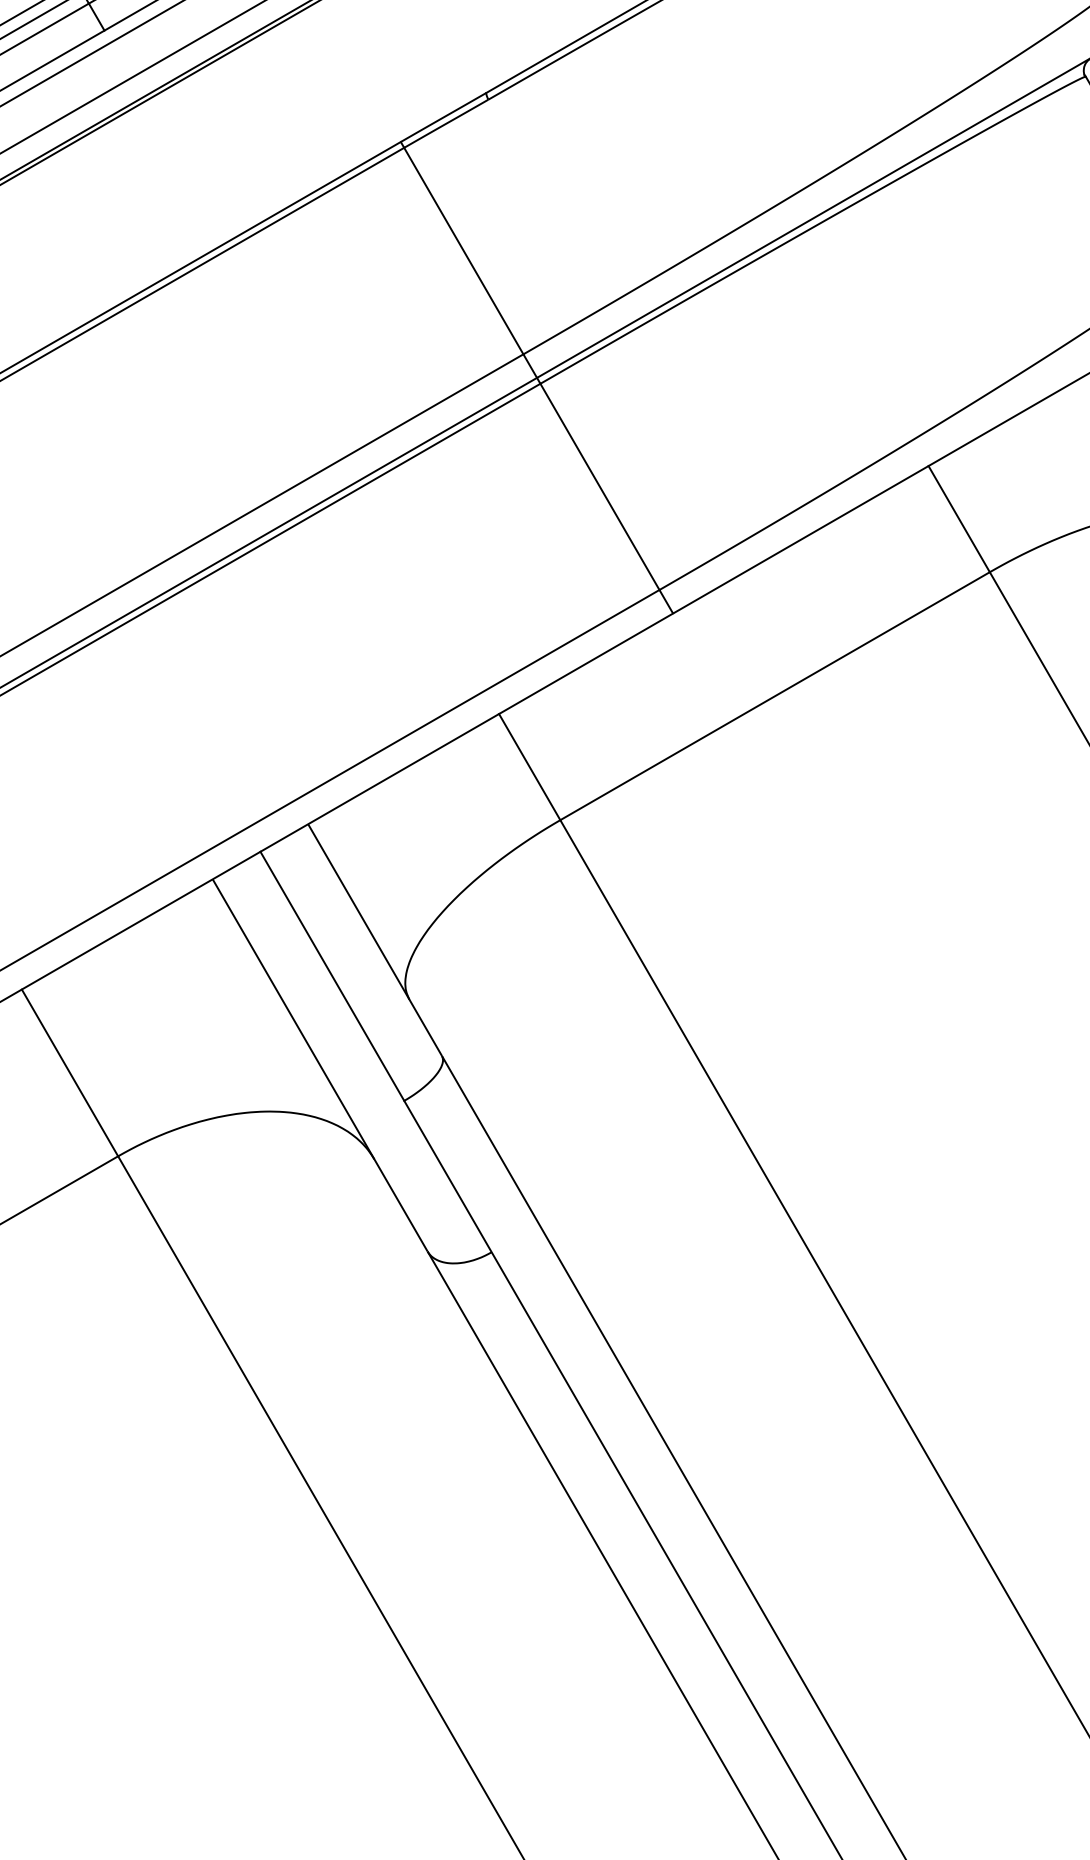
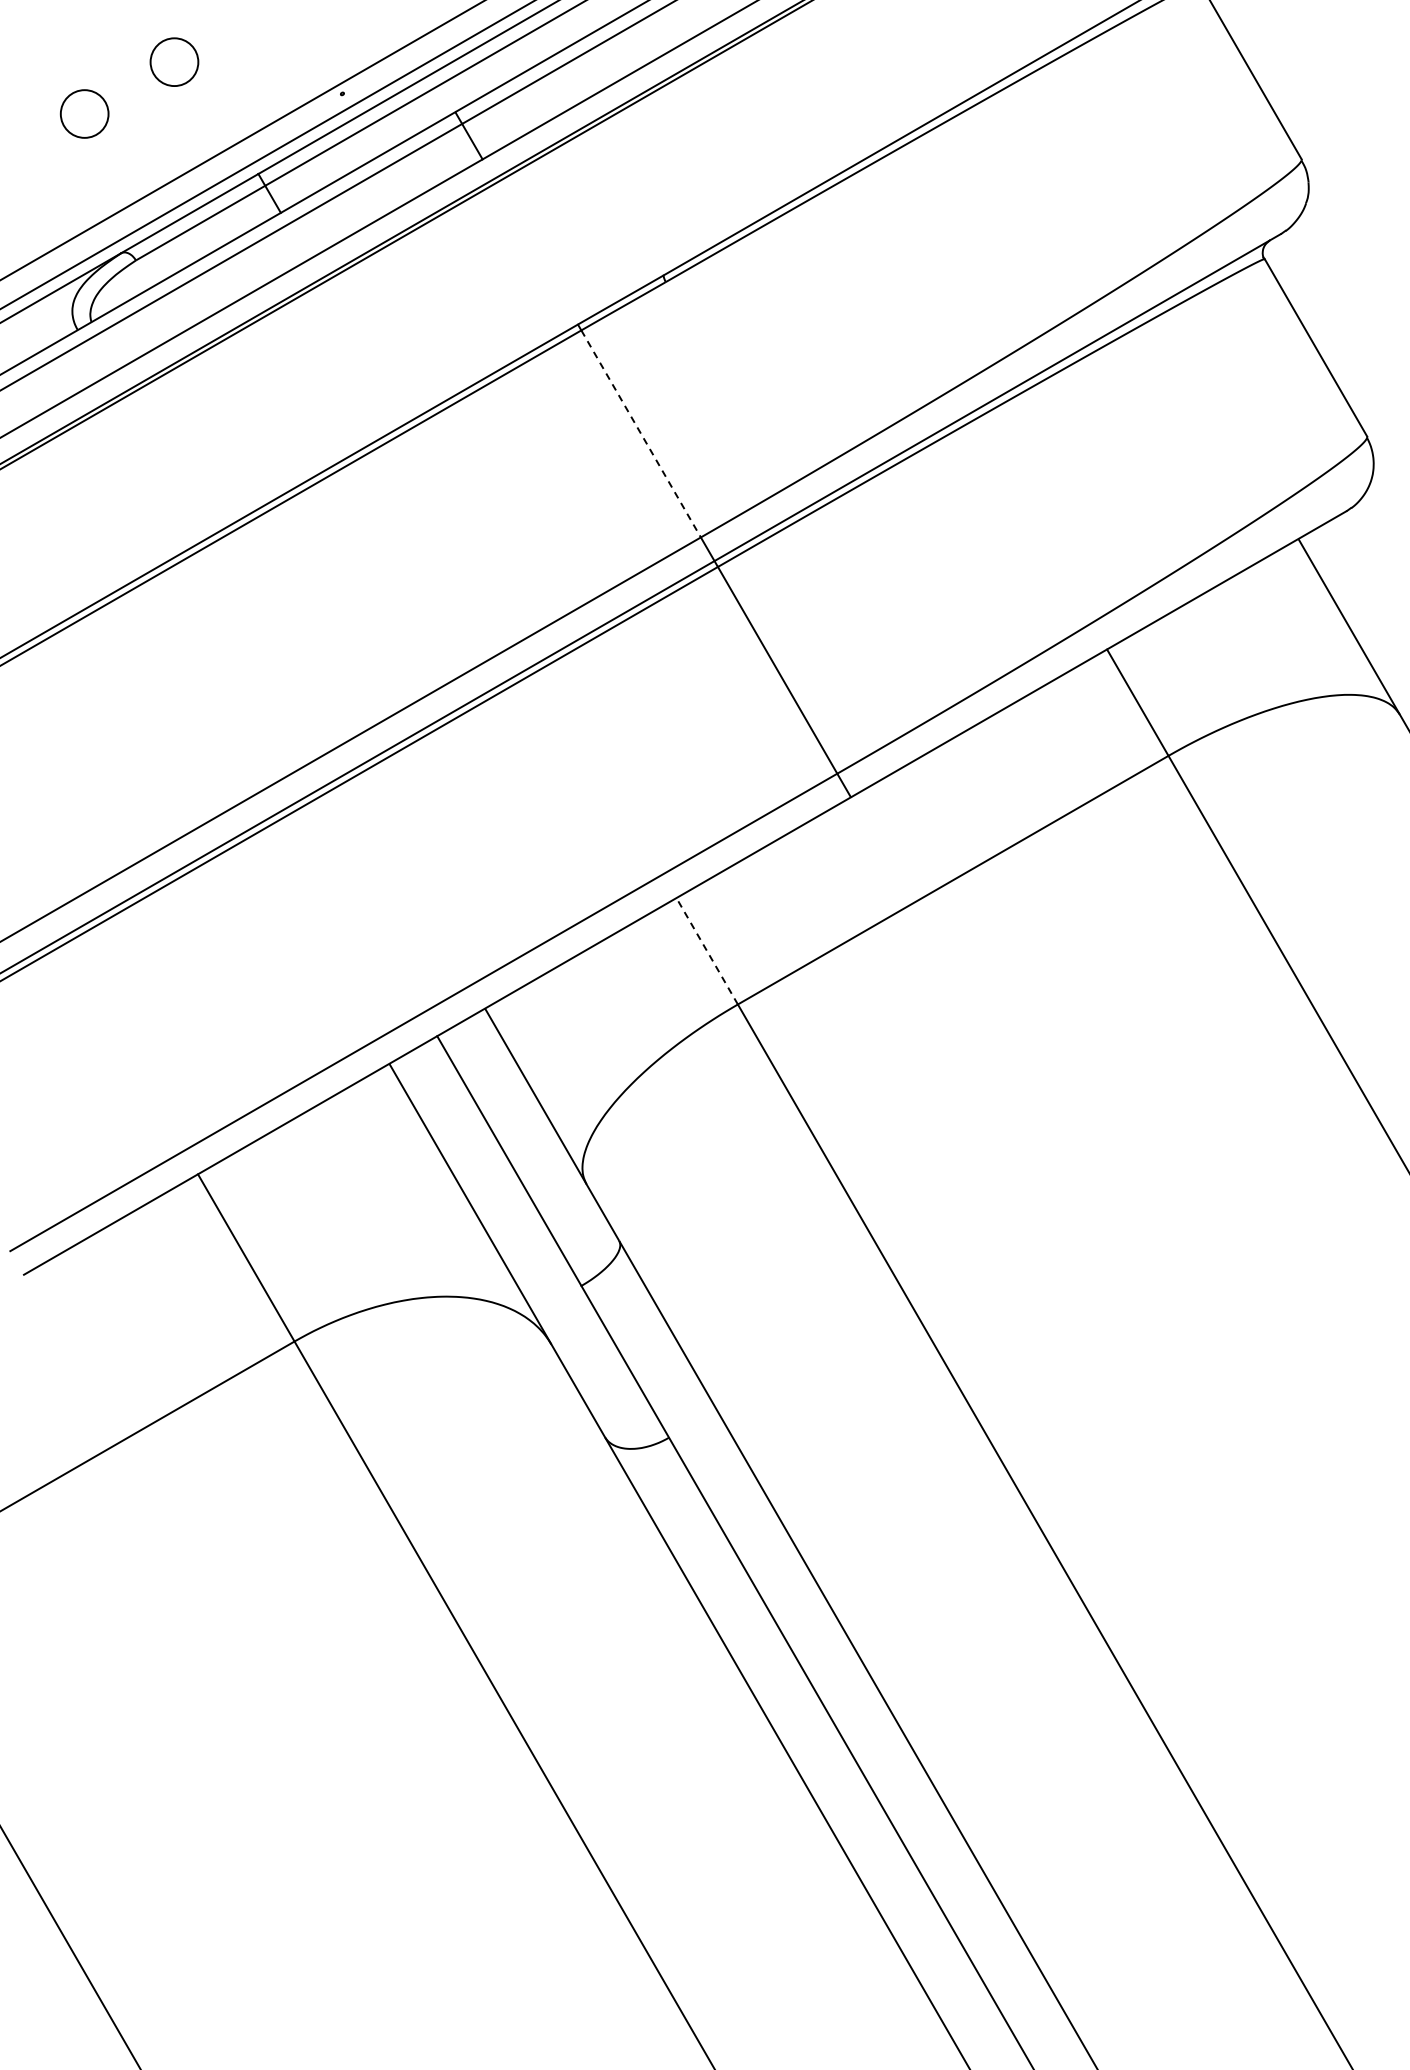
line: (464, 250) -> (641, 433), solid -> dashed
line: (529, 766) -> (706, 950), solid -> dashed

